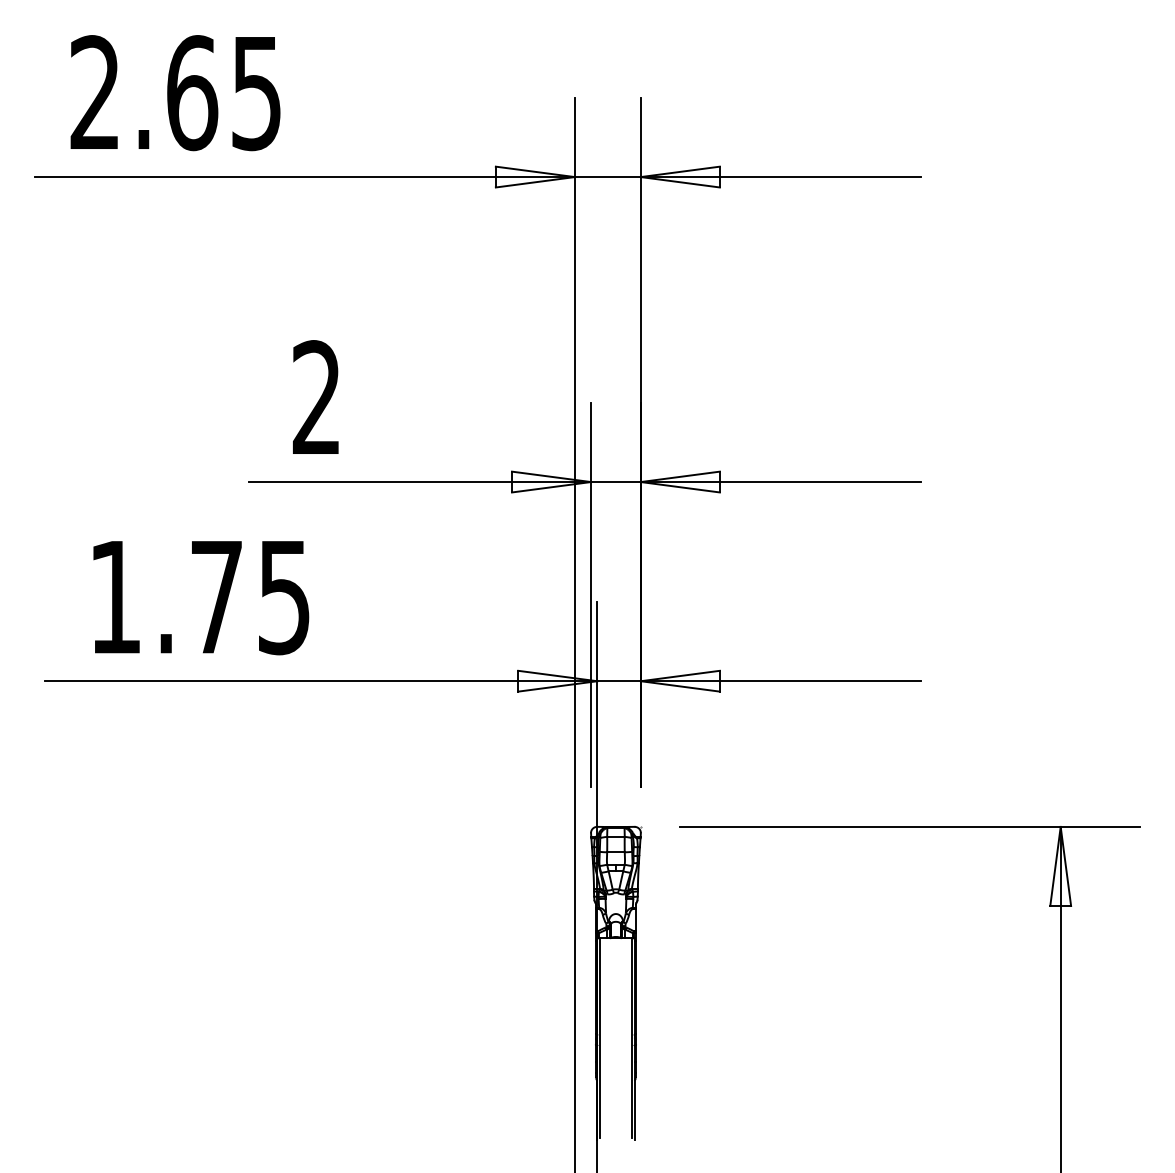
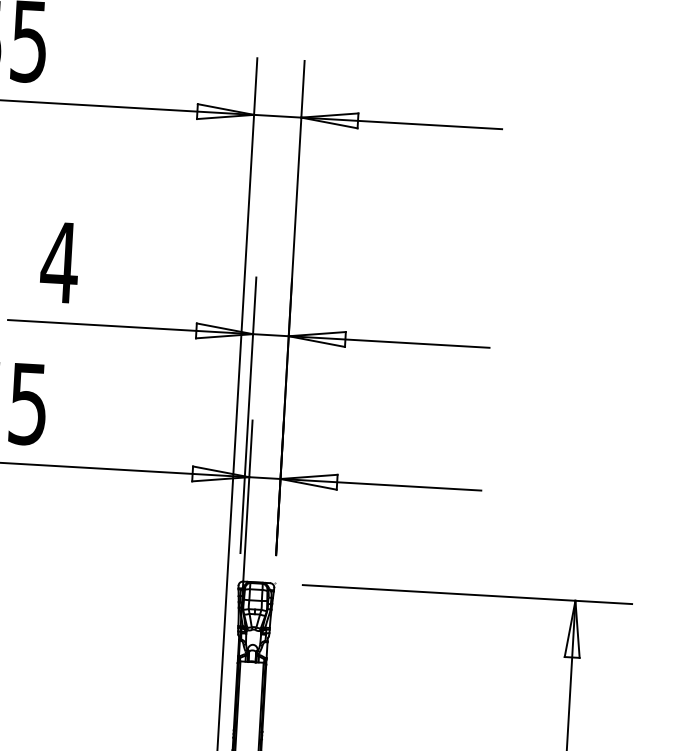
text: (316, 396) -> (59, 261), 2 -> 4

